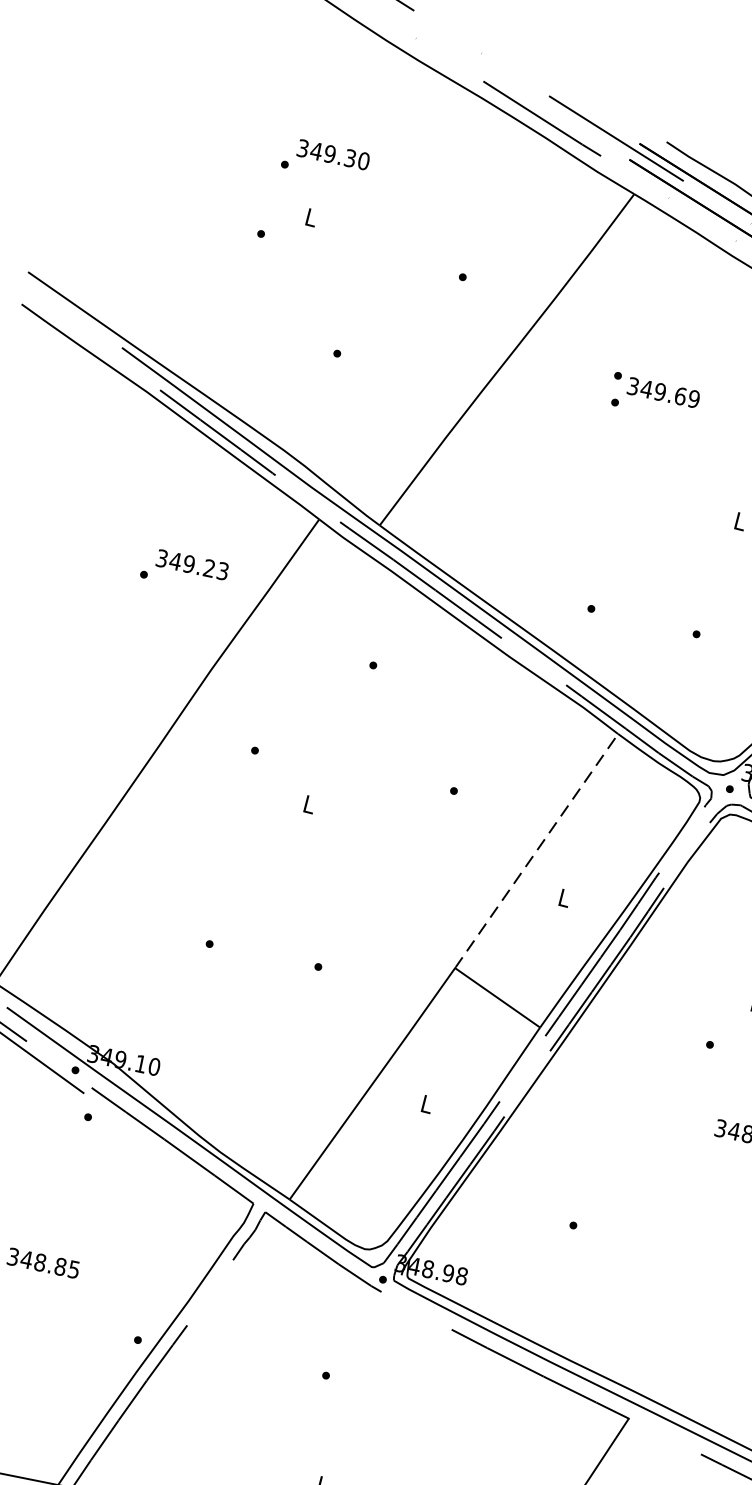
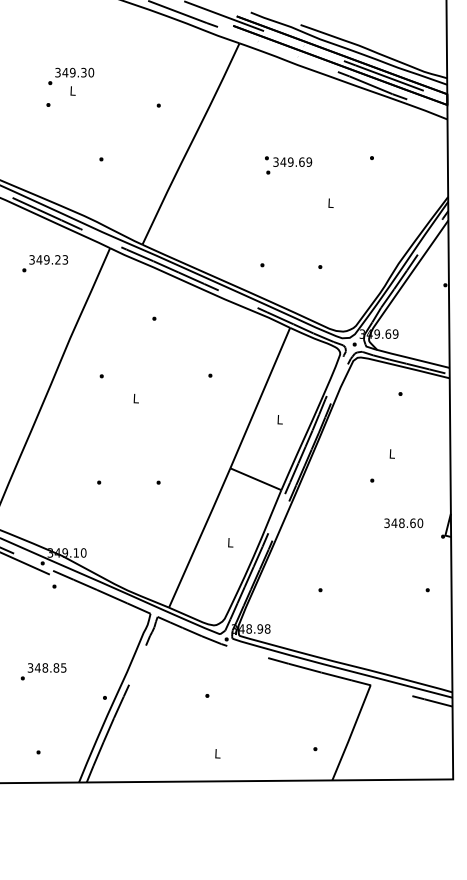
text: (326, 160) -> (71, 76), moved
text: (654, 397) -> (288, 165), moved
text: (183, 569) -> (44, 263), moved
line: (537, 850) -> (260, 397), dashed -> solid

